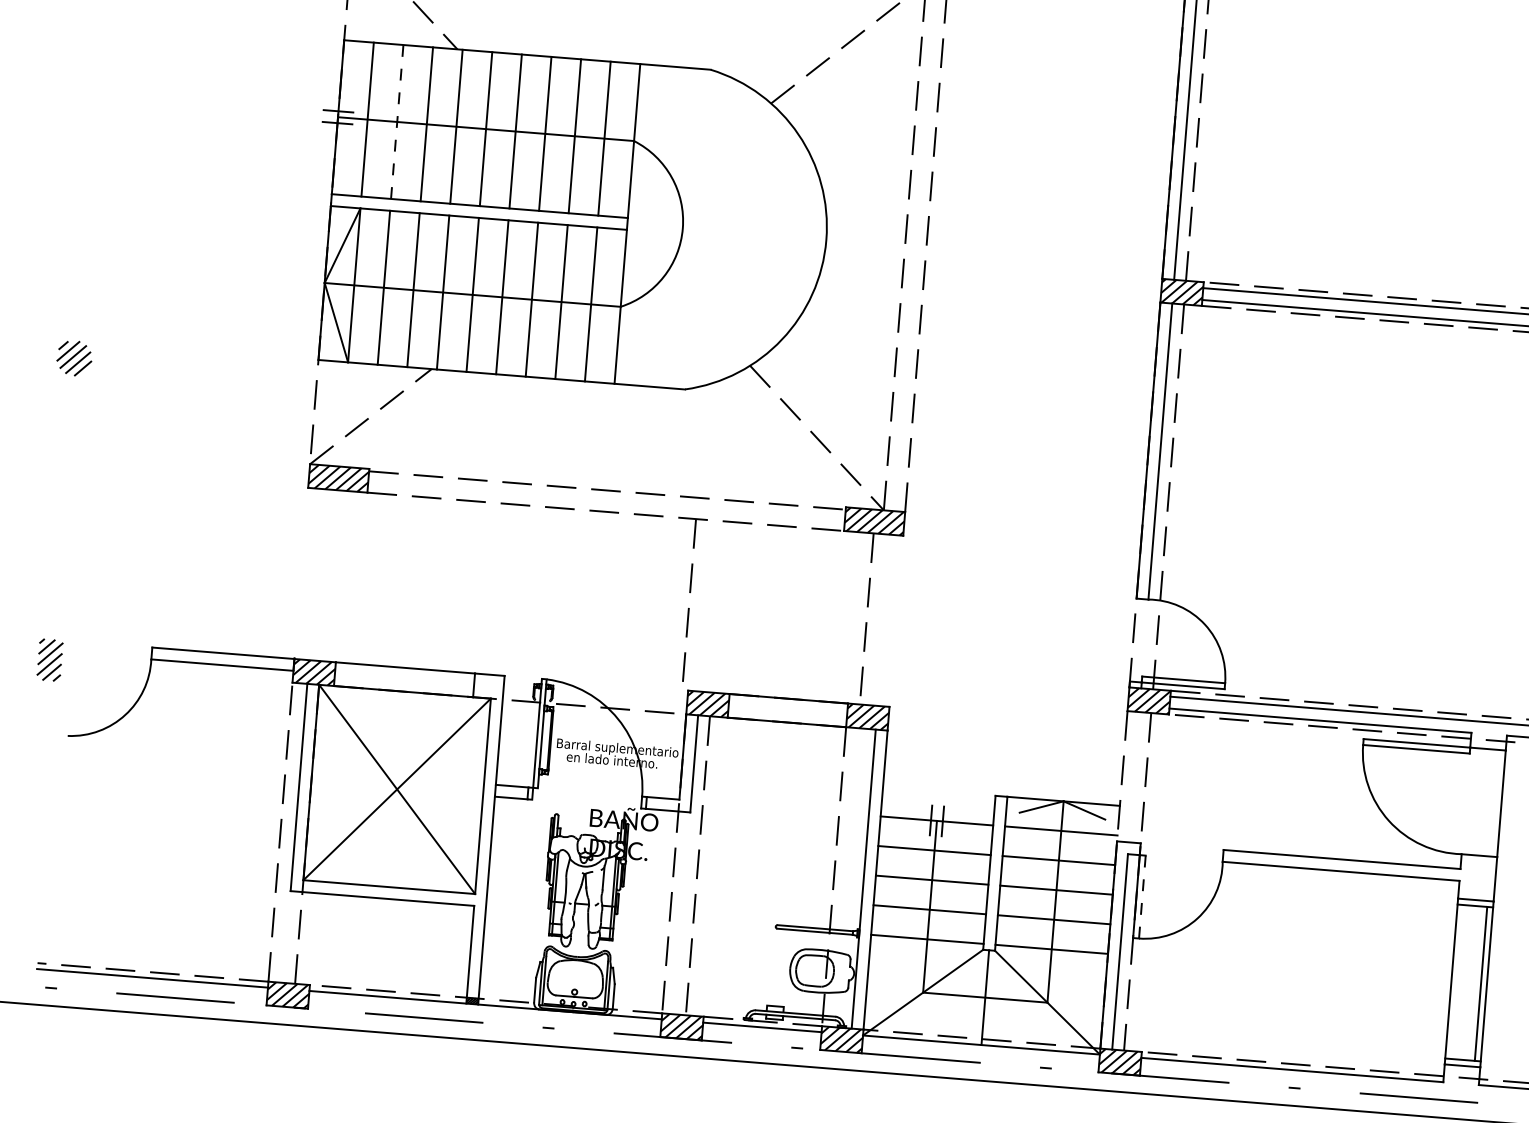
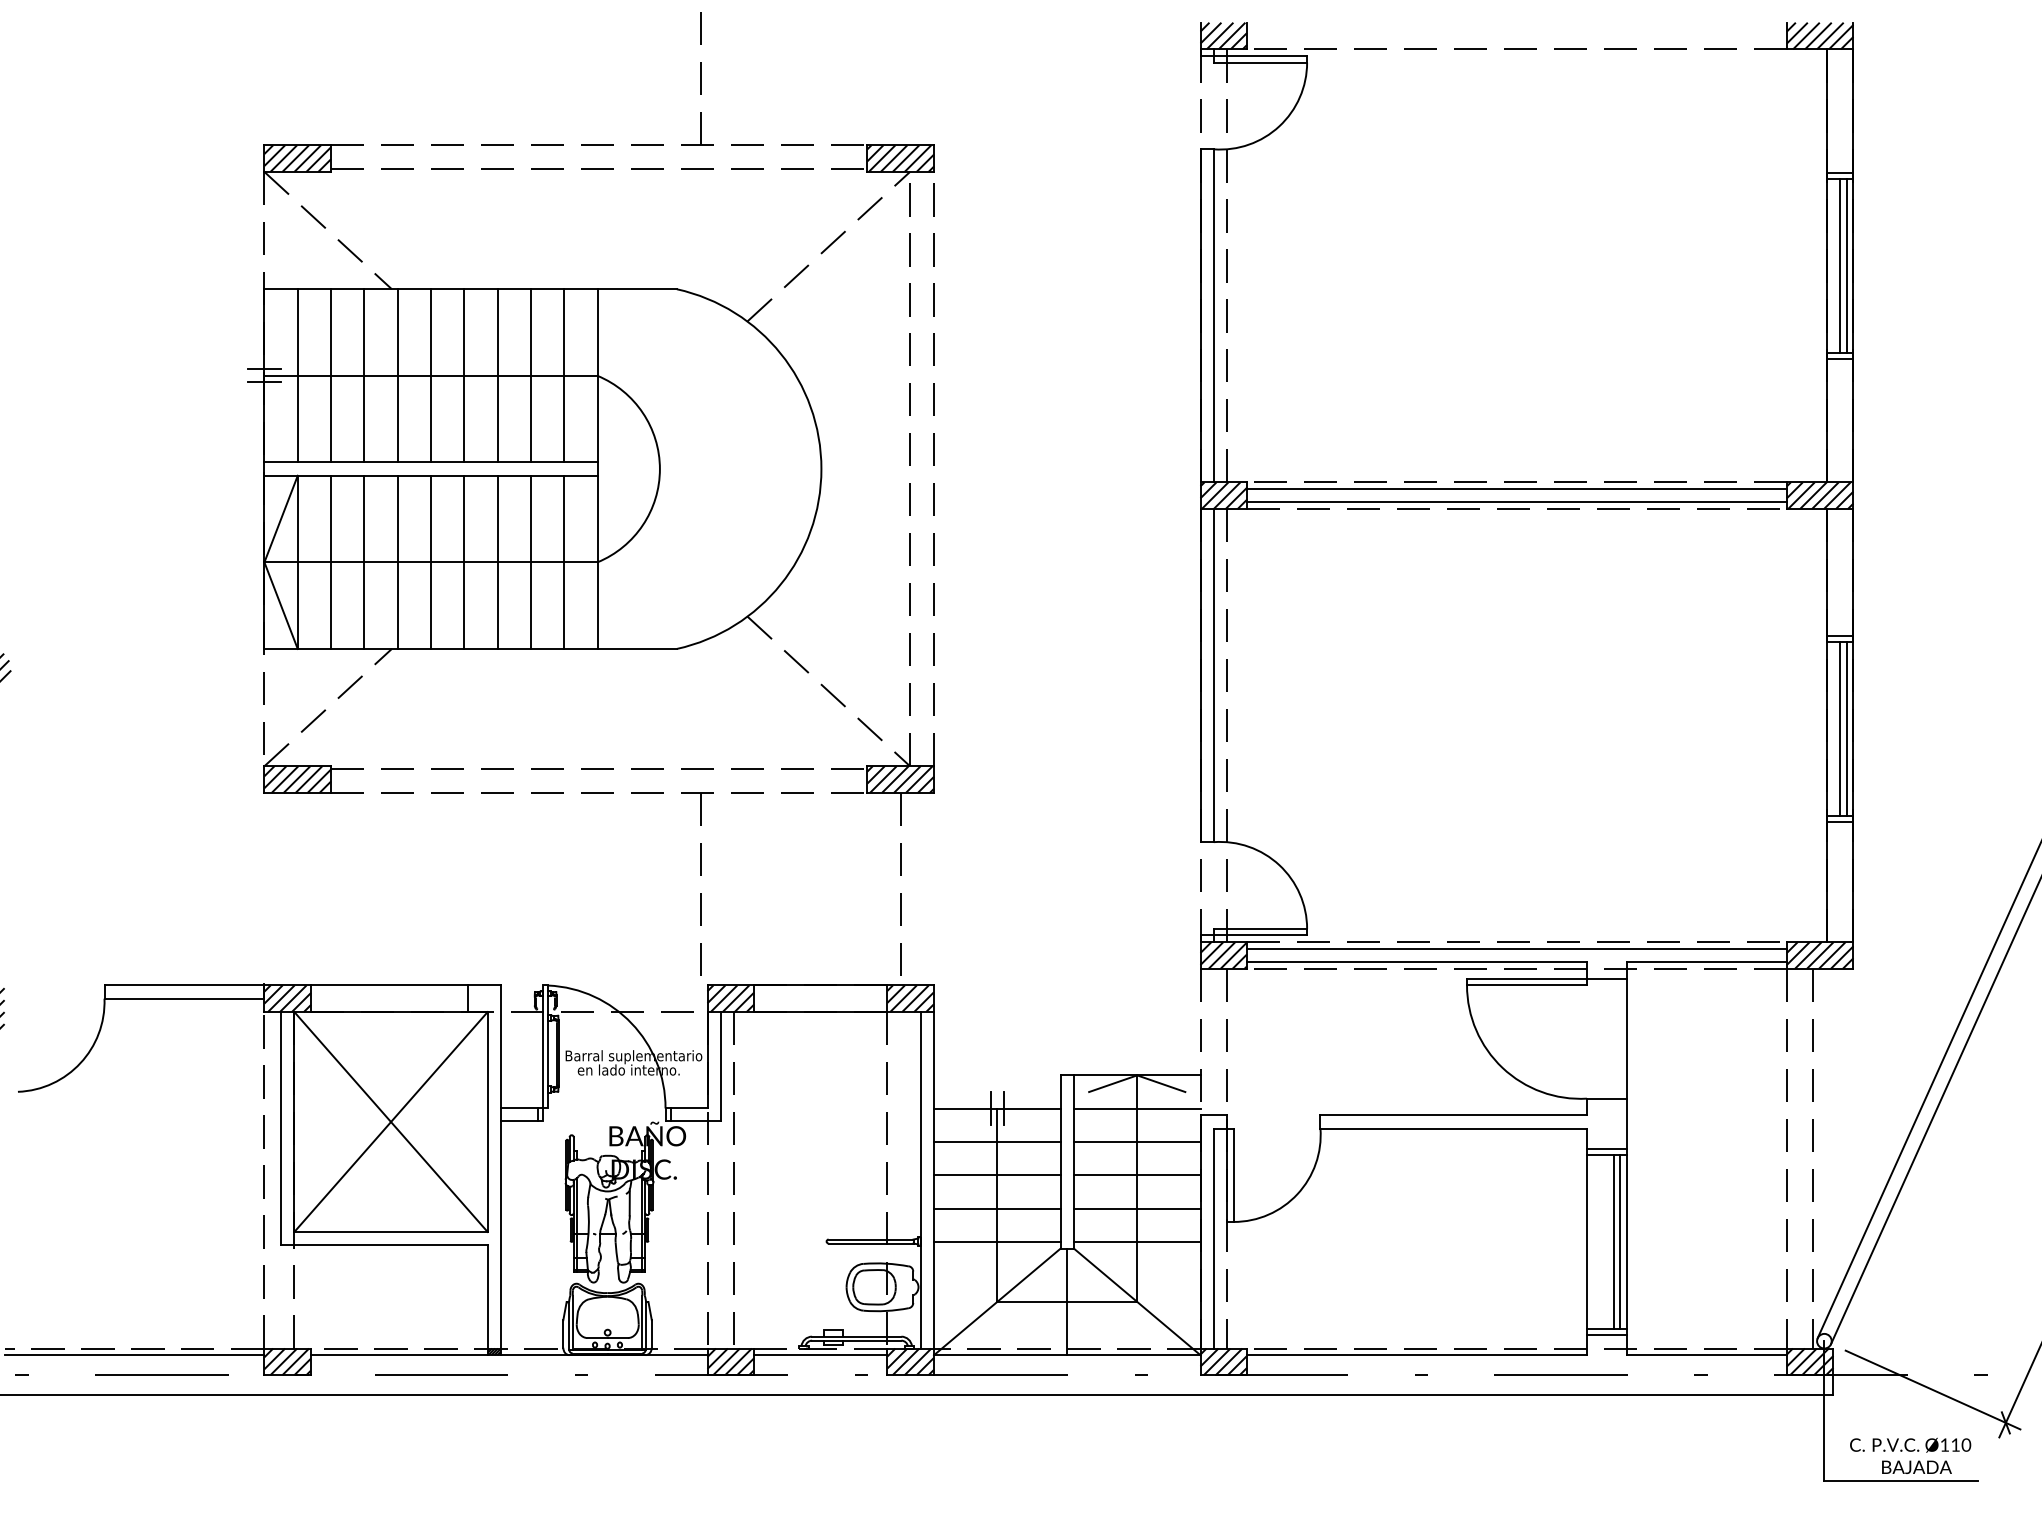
line: (397, 121) -> (331, 375), dashed -> solid
line: (1142, 897) -> (1233, 1175), dashed -> solid
line: (1475, 983) -> (1613, 1241), added

